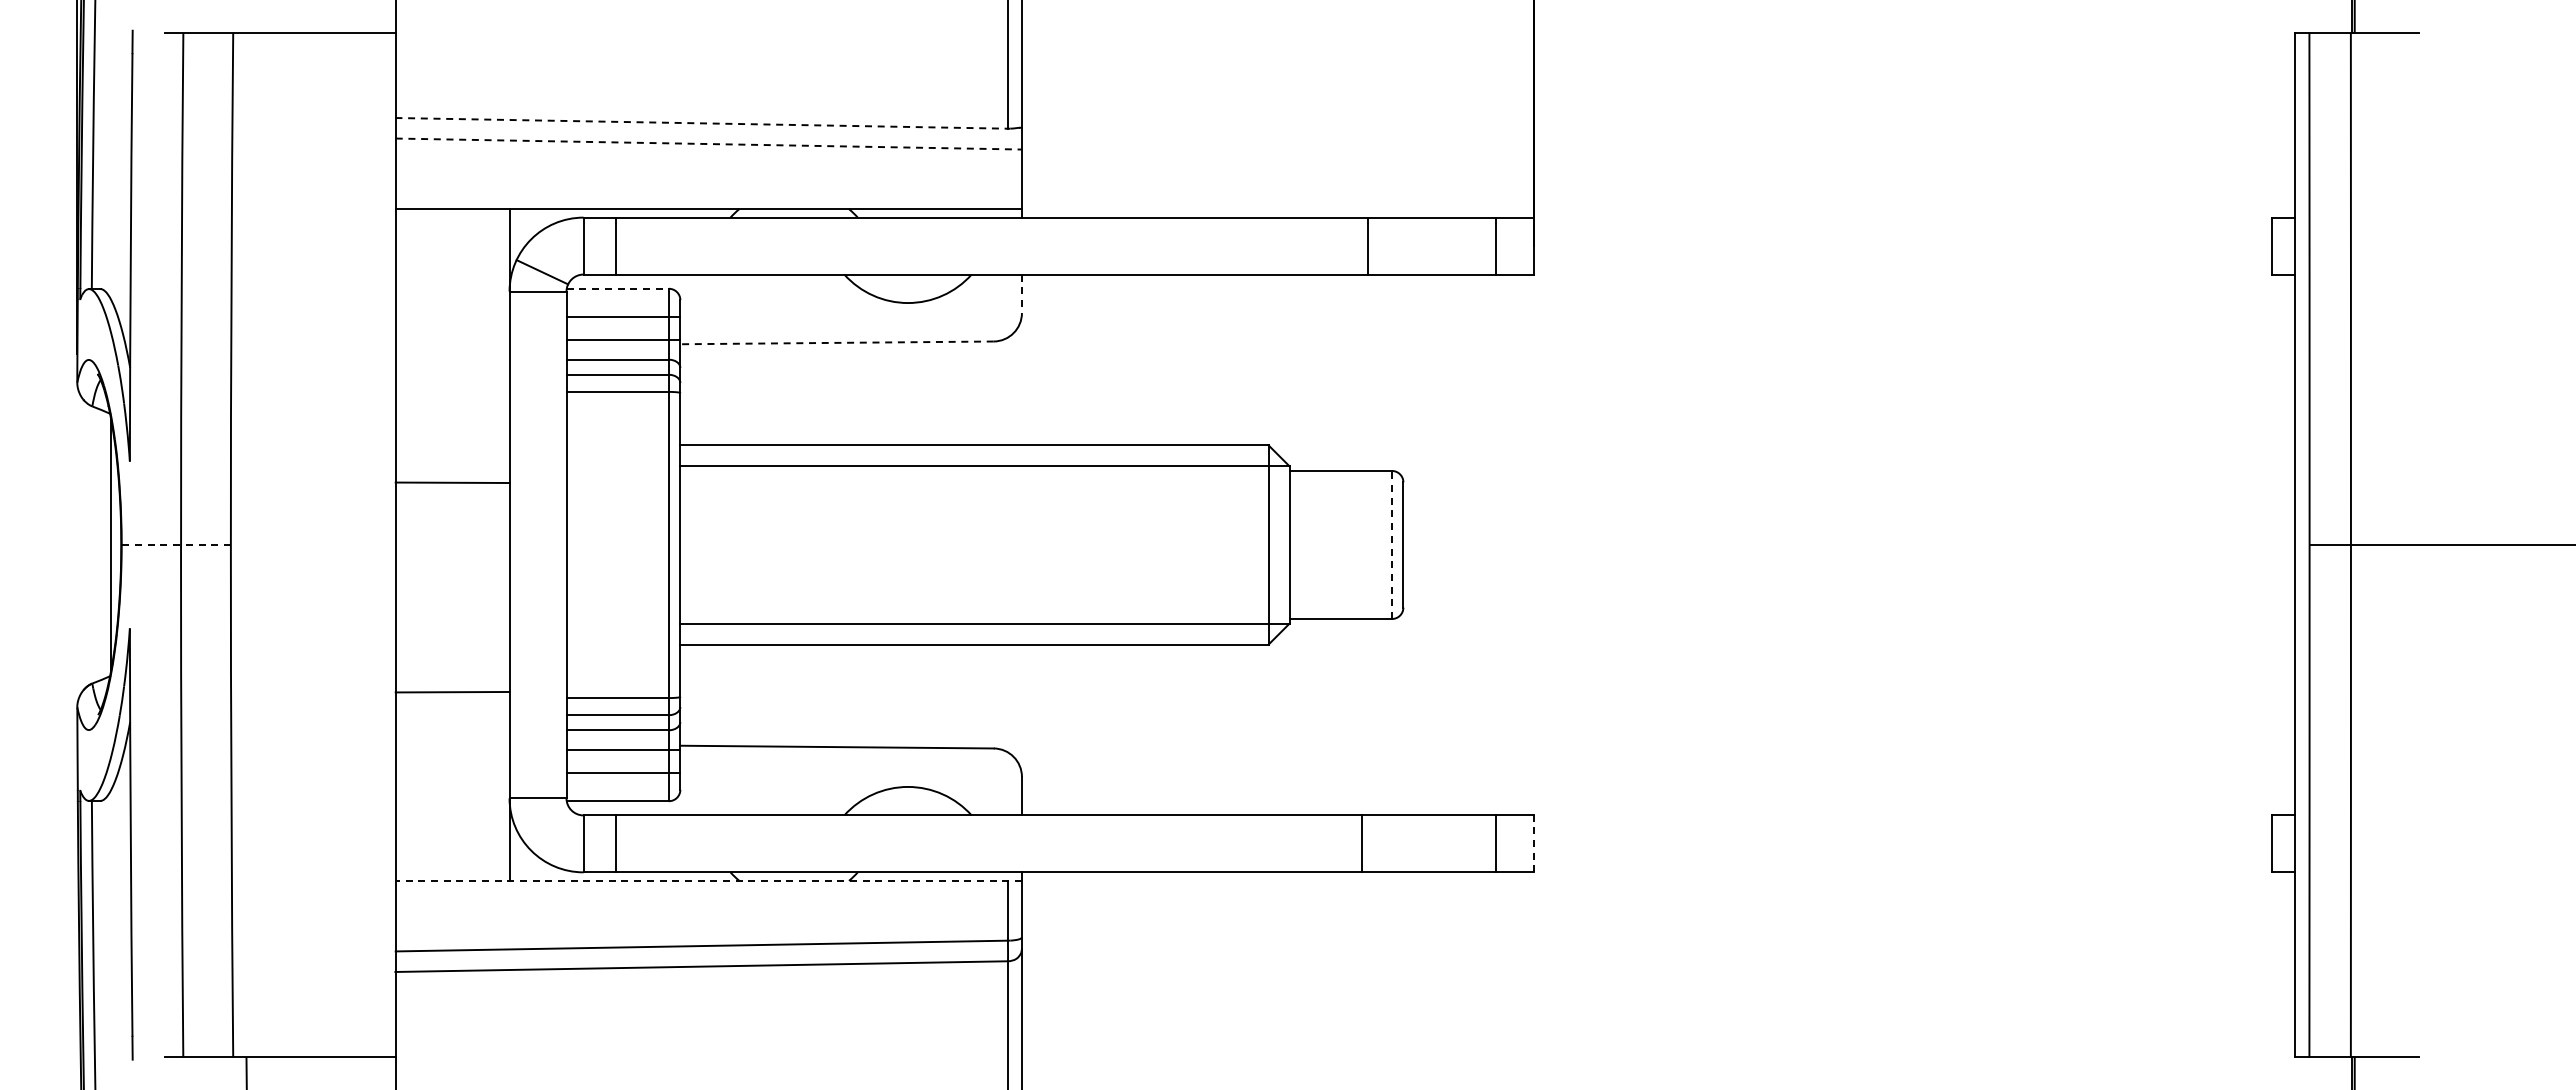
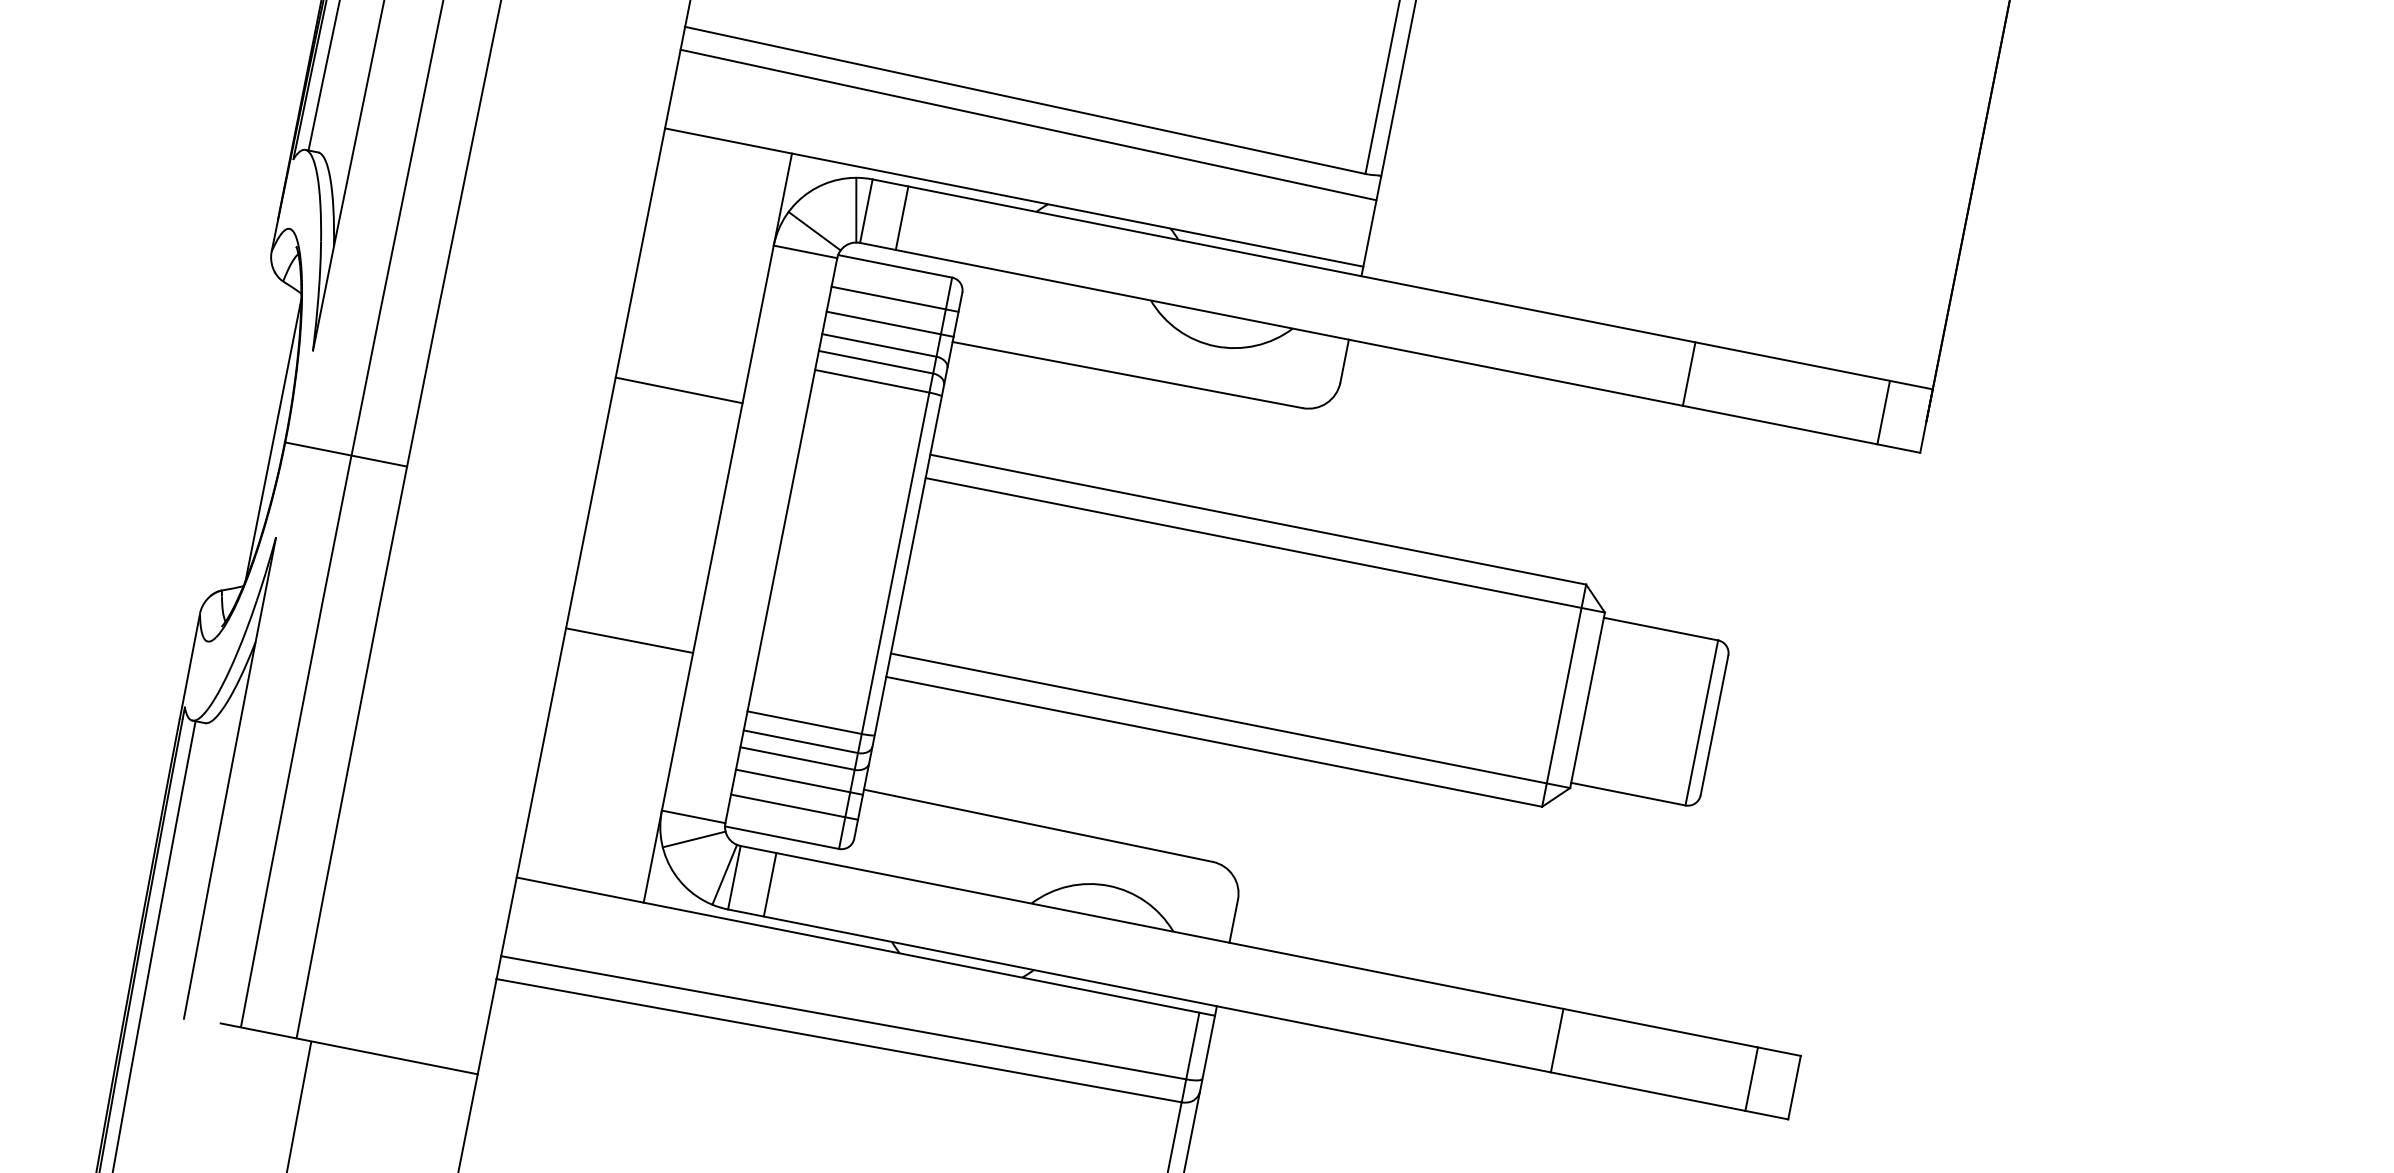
line: (702, 123) -> (1026, 100), dashed -> solid
line: (709, 144) -> (1029, 125), dashed -> solid
line: (1368, 245) -> (1689, 373), moved
line: (574, 246) -> (856, 209), added
line: (618, 288) -> (895, 266), dashed -> solid
line: (1021, 294) -> (1343, 361), dashed -> solid
line: (837, 342) -> (1128, 374), dashed -> solid
line: (452, 482) -> (679, 390), moved
line: (176, 544) -> (346, 454), dashed -> solid
line: (1392, 544) -> (1702, 722), dashed -> solid
line: (452, 691) -> (629, 639), moved
line: (542, 817) -> (694, 839), added
line: (574, 842) -> (724, 874), added
line: (1362, 843) -> (1557, 1040), moved
line: (1534, 843) -> (1794, 1087), dashed -> solid
line: (708, 880) -> (865, 946), dashed -> solid

